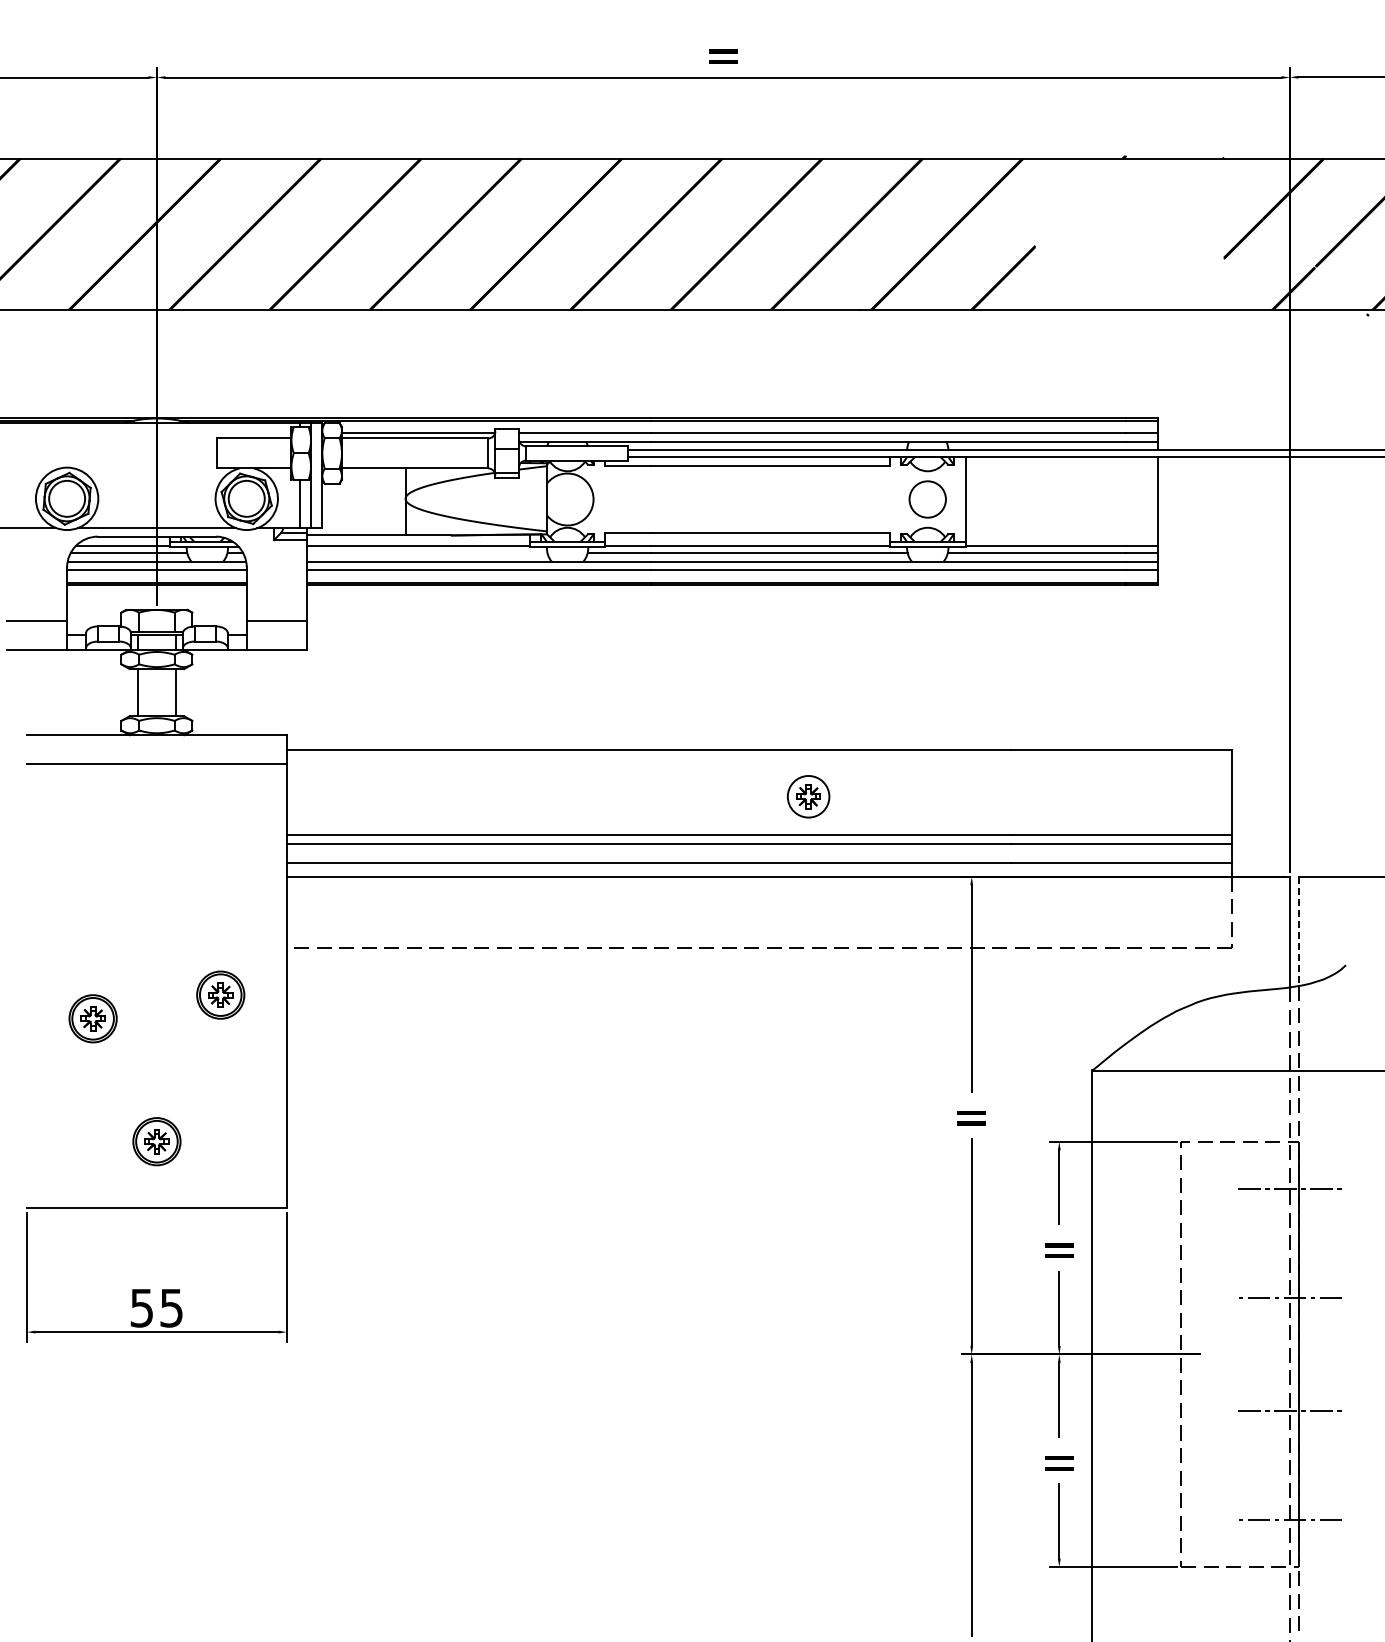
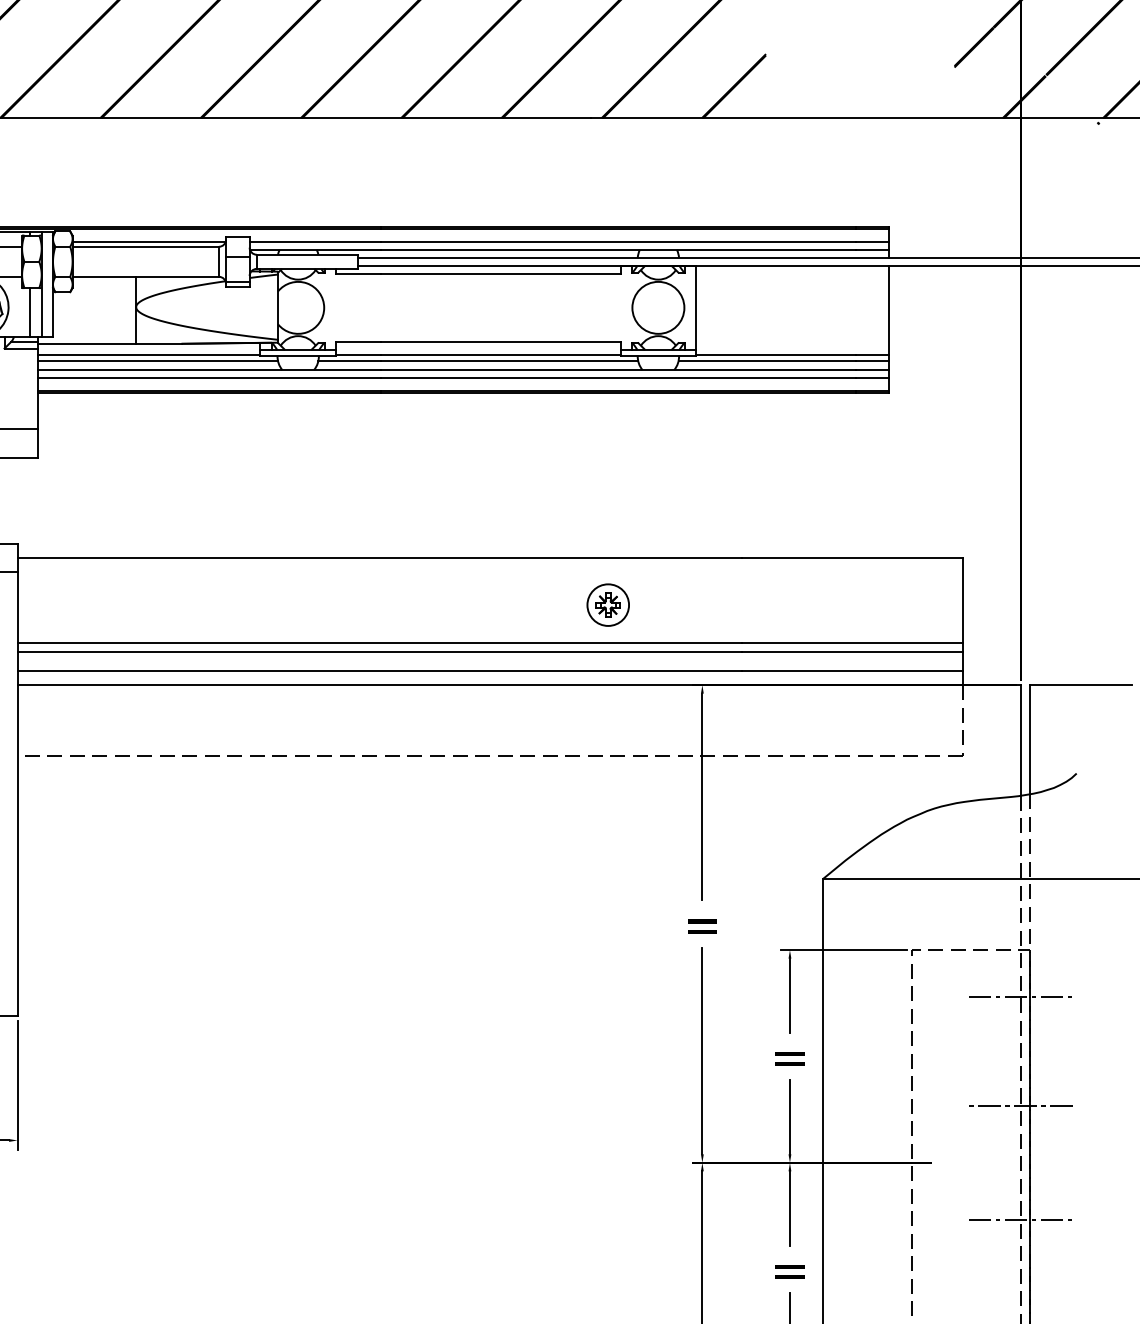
circle: (927, 499) -> (658, 307), size x1.43
line: (427, 552) -> (158, 360), added
part: (808, 796) -> (608, 604), moved
line: (1299, 931) -> (1030, 739), dashed -> solid

